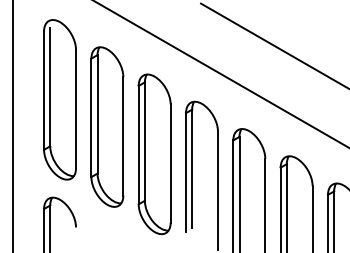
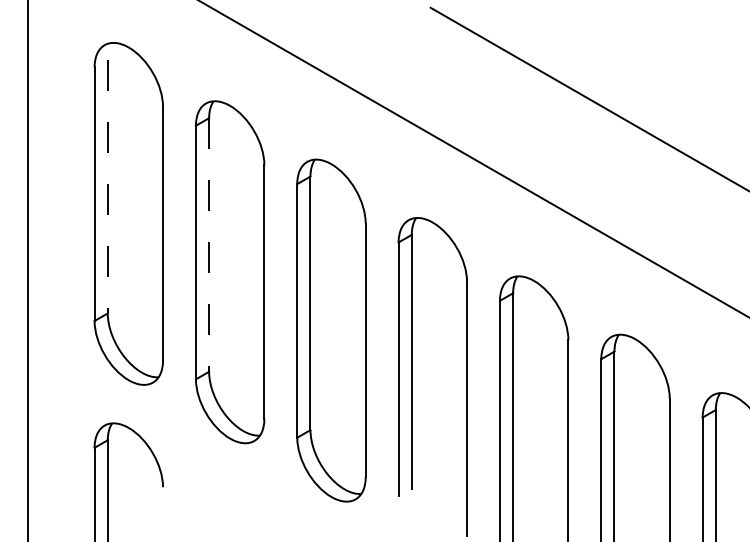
line: (50, 87) -> (108, 187), solid -> dashed
line: (97, 114) -> (209, 245), solid -> dashed

